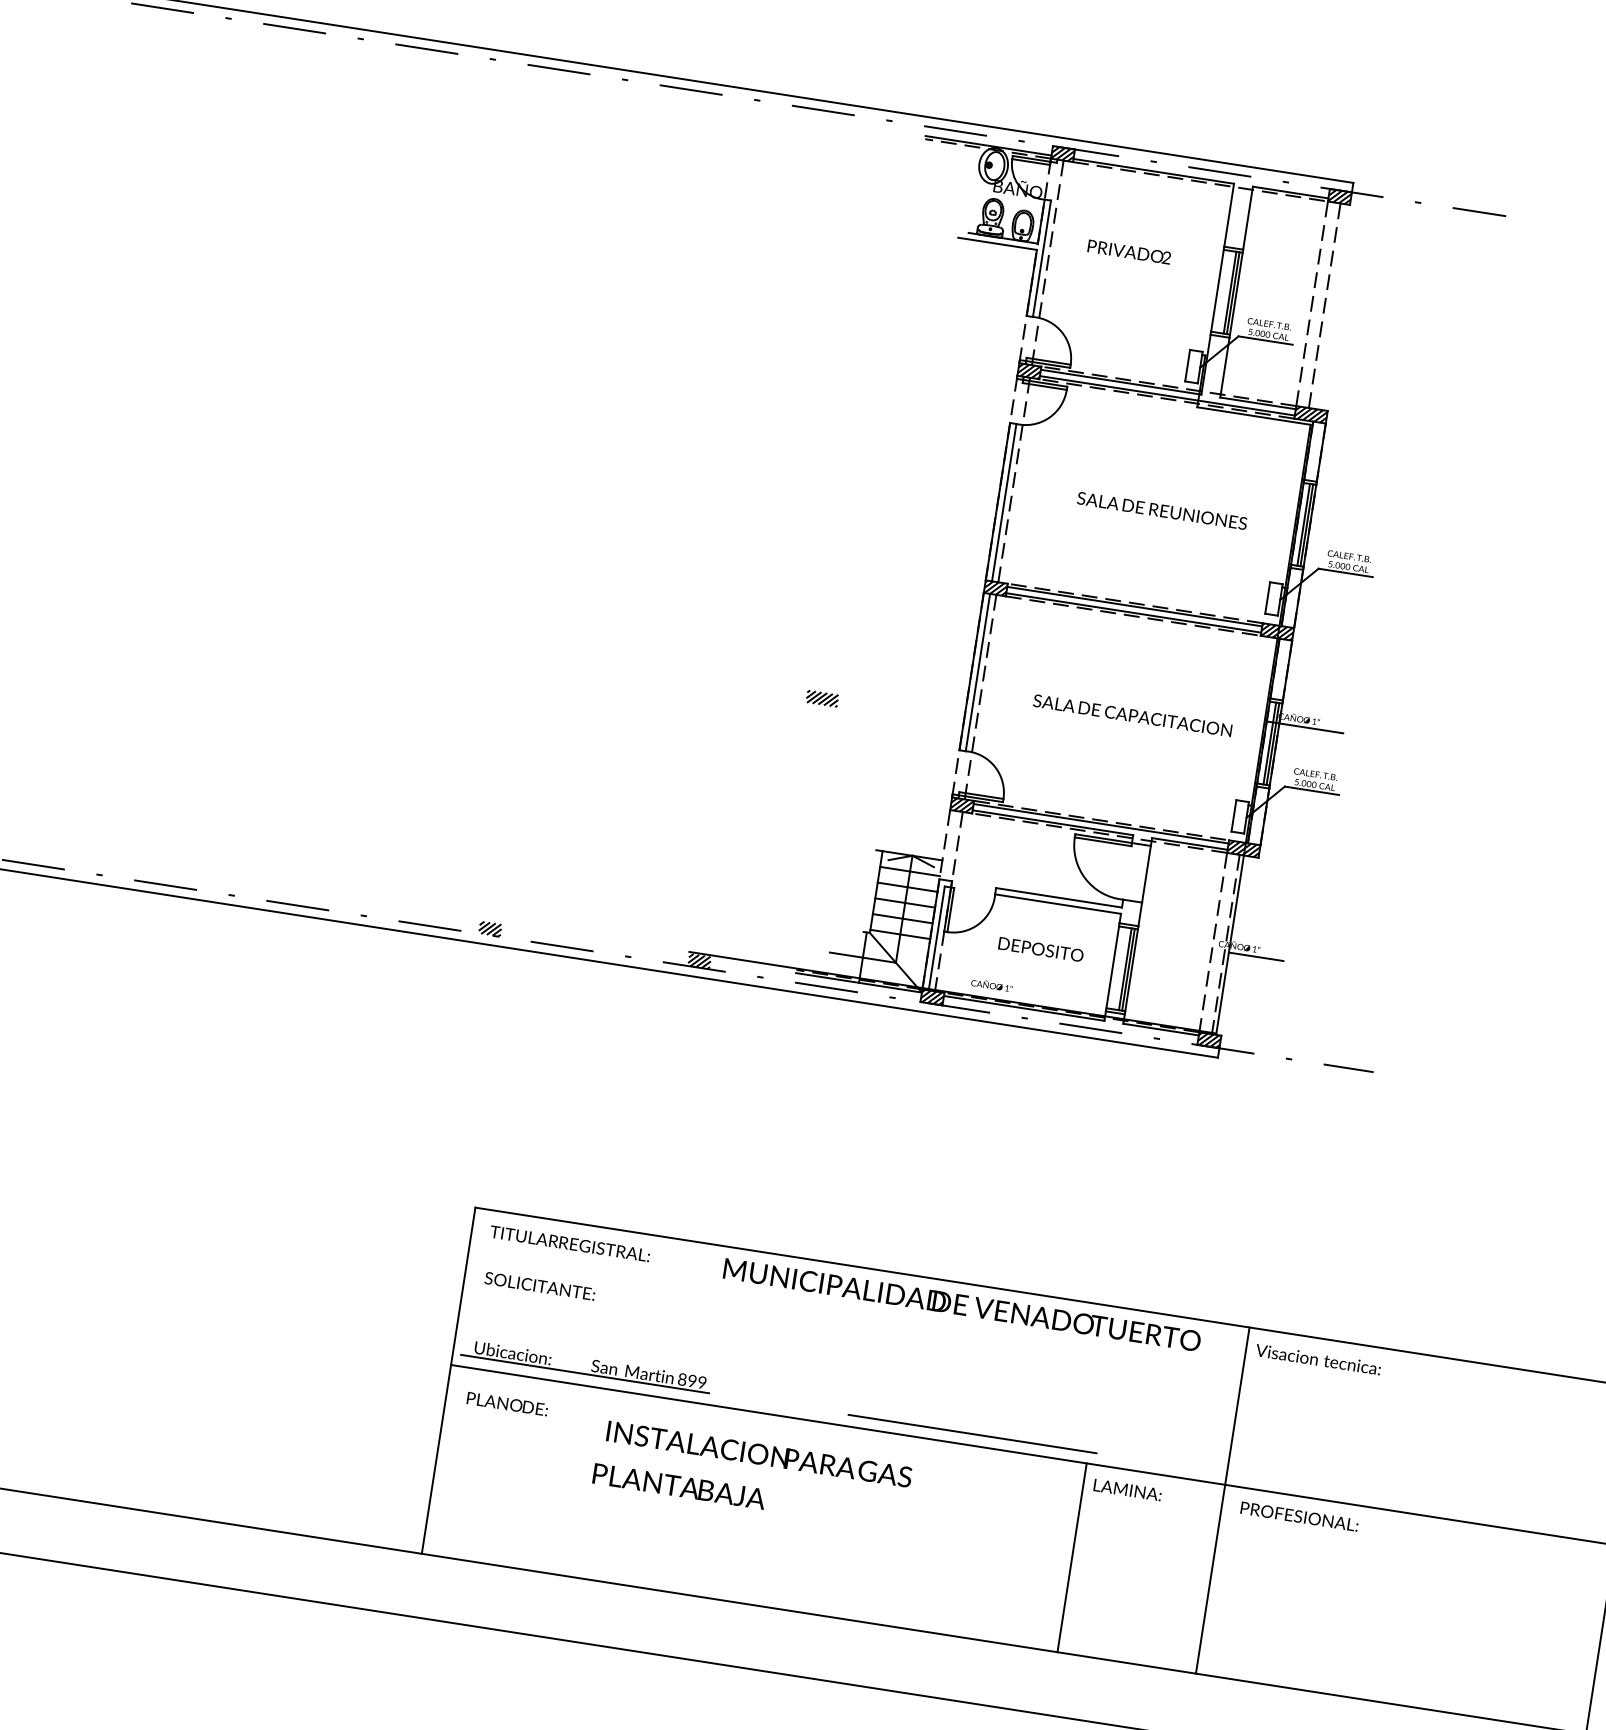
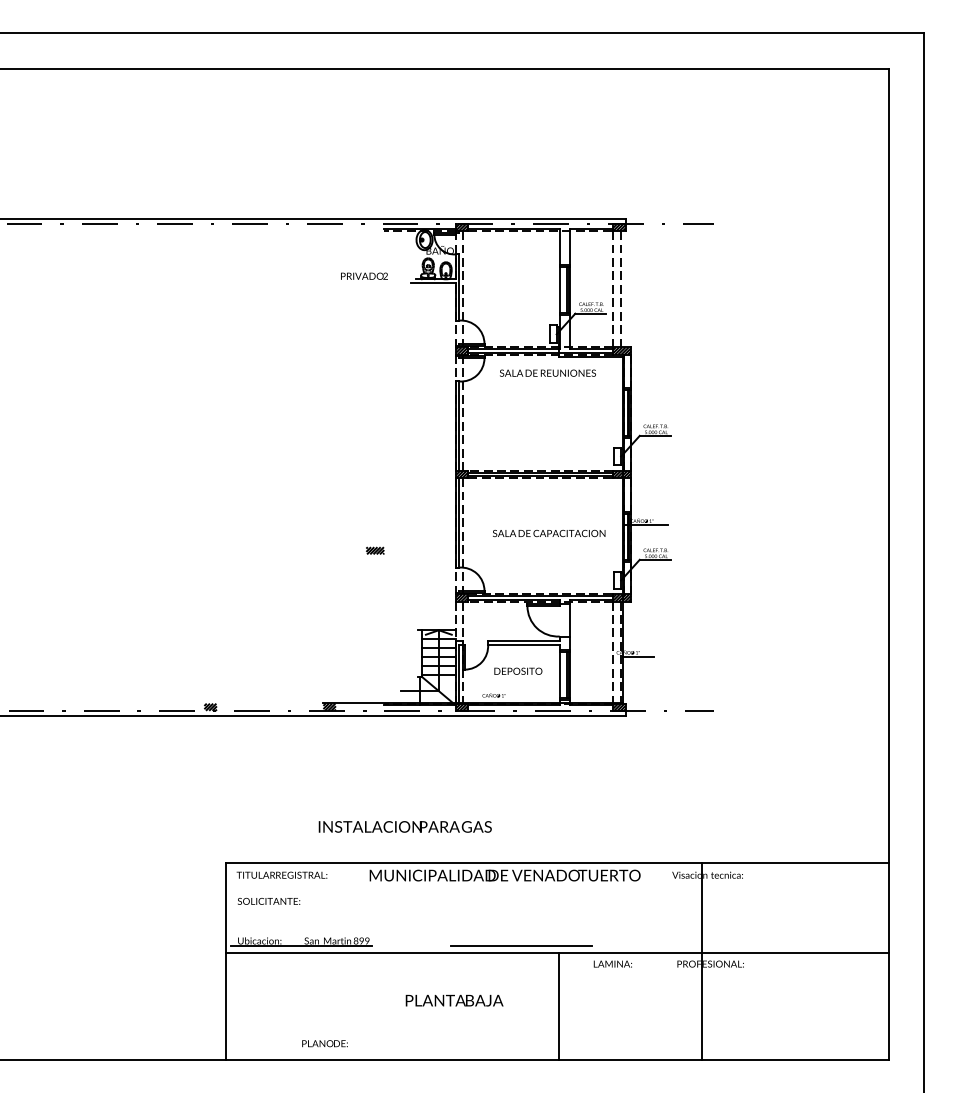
text: (1129, 250) -> (364, 275), moved
text: (1161, 509) -> (547, 372), moved
text: (506, 1403) -> (324, 1043), moved
text: (758, 1453) -> (404, 826), moved
text: (679, 1486) -> (454, 1000), moved
line: (1222, 1500) -> (701, 961), moved
line: (1071, 1557) -> (558, 1006), moved

